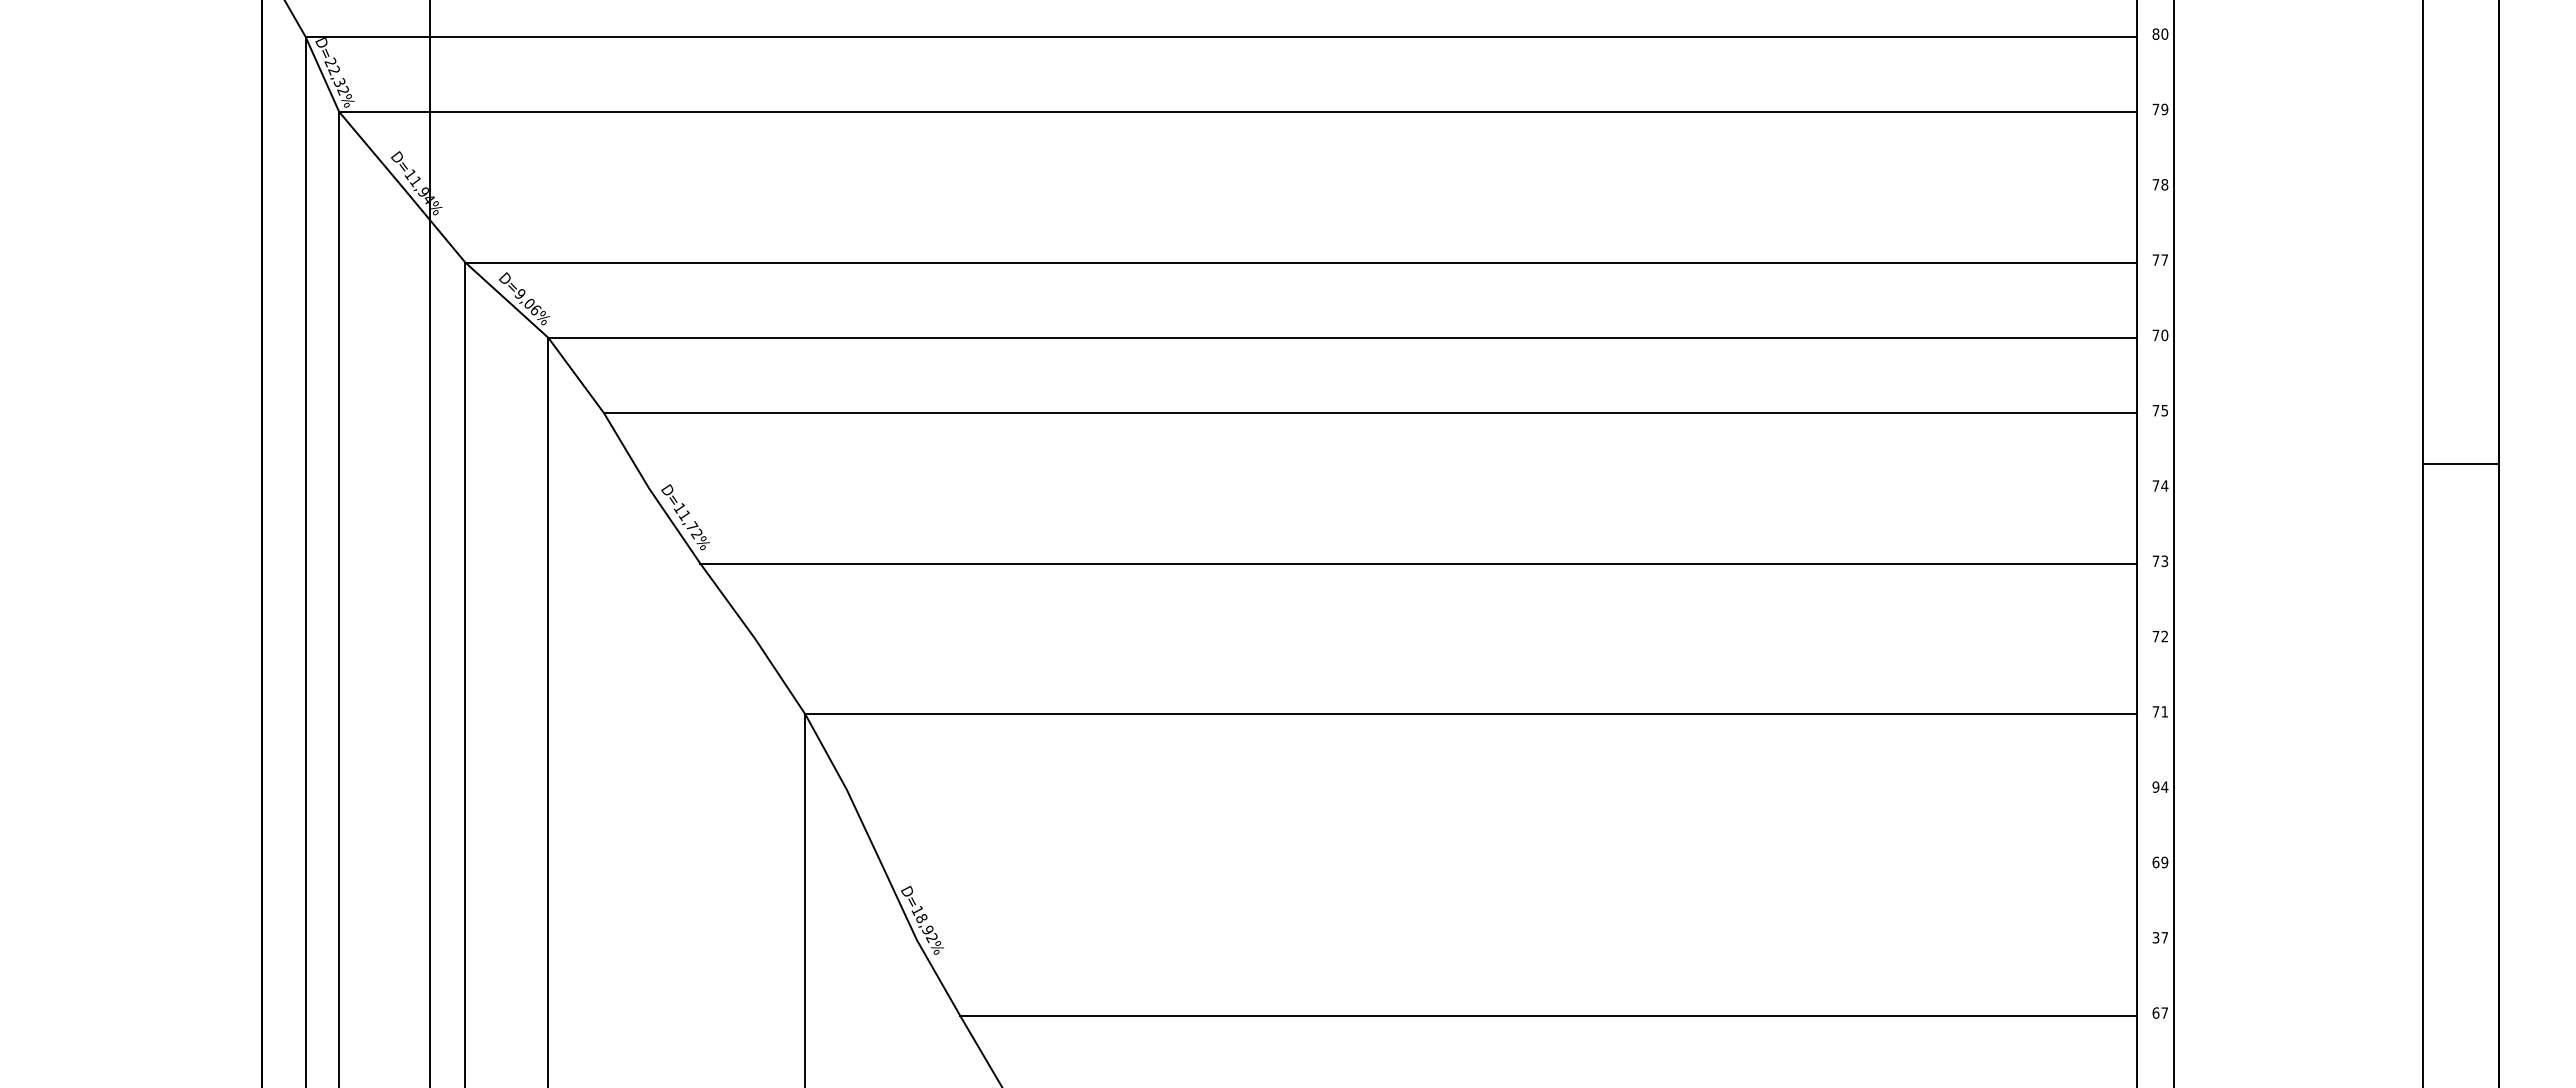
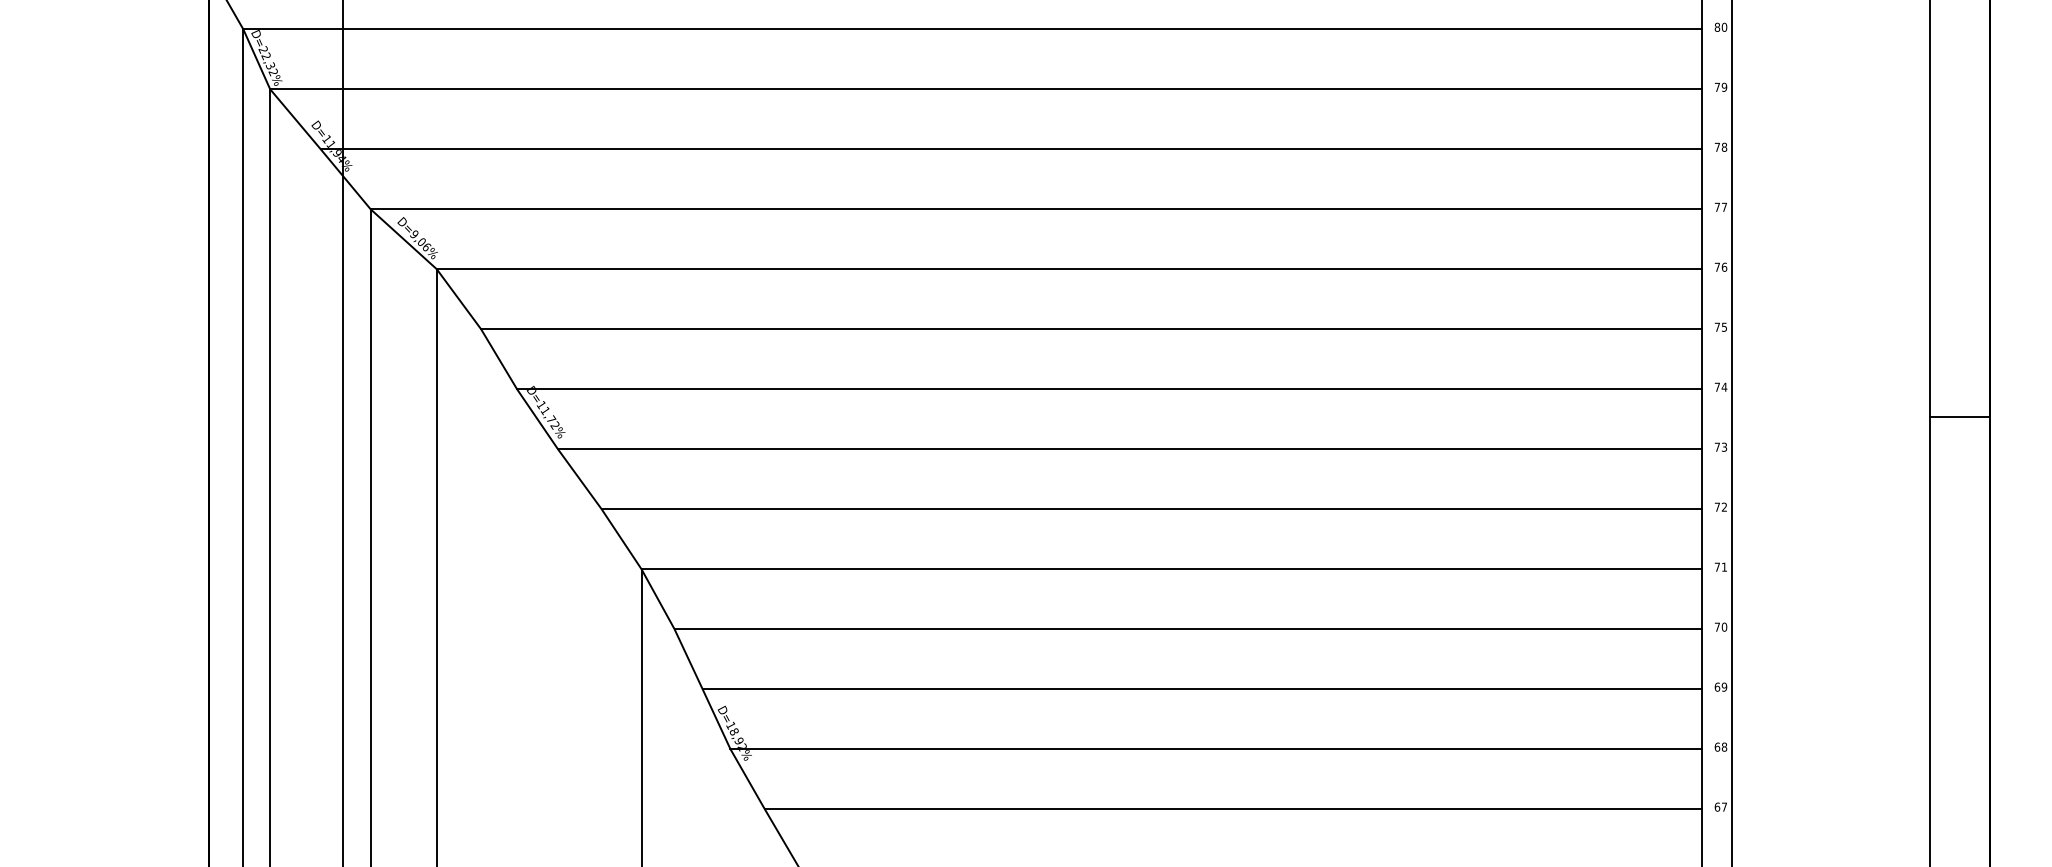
line: (1269, 187) -> (1011, 149), added
text: (2164, 334) -> (1724, 266), 70 -> 76
line: (2460, 464) -> (1960, 417), moved
line: (1392, 488) -> (1109, 389), added
line: (1445, 639) -> (1151, 509), added
text: (2160, 786) -> (1721, 626), 94 -> 70
line: (1491, 789) -> (1188, 629), added
line: (1509, 864) -> (1202, 688), added
text: (2160, 937) -> (1721, 746), 37 -> 68
line: (1526, 940) -> (1215, 749), added

